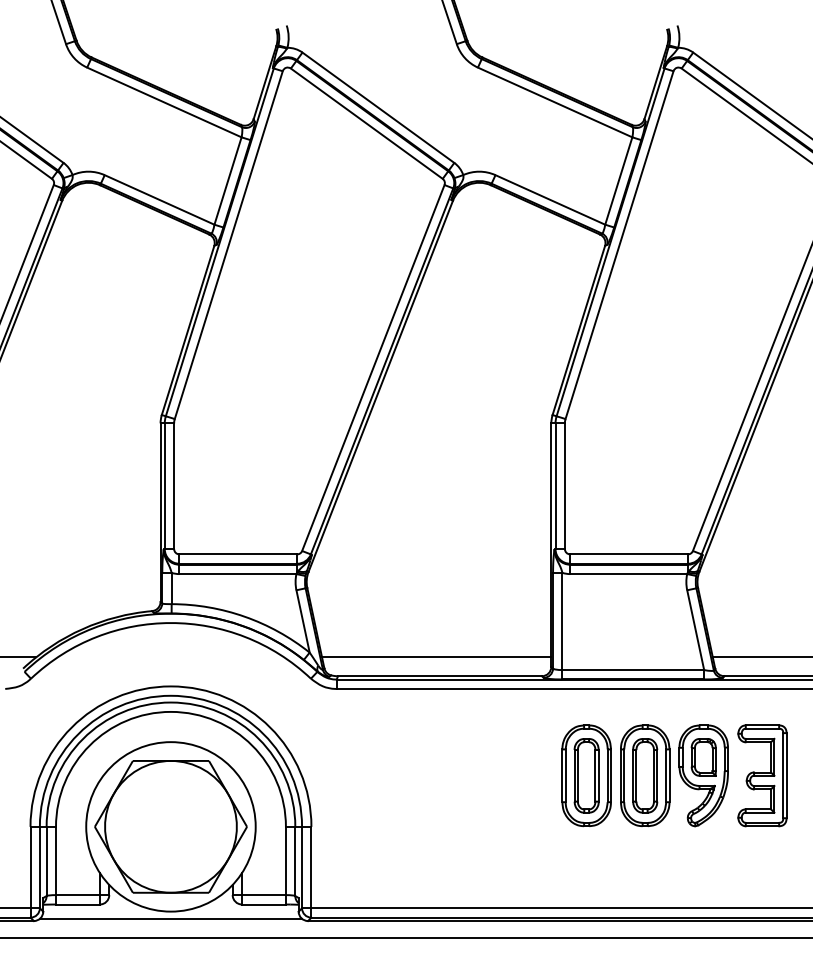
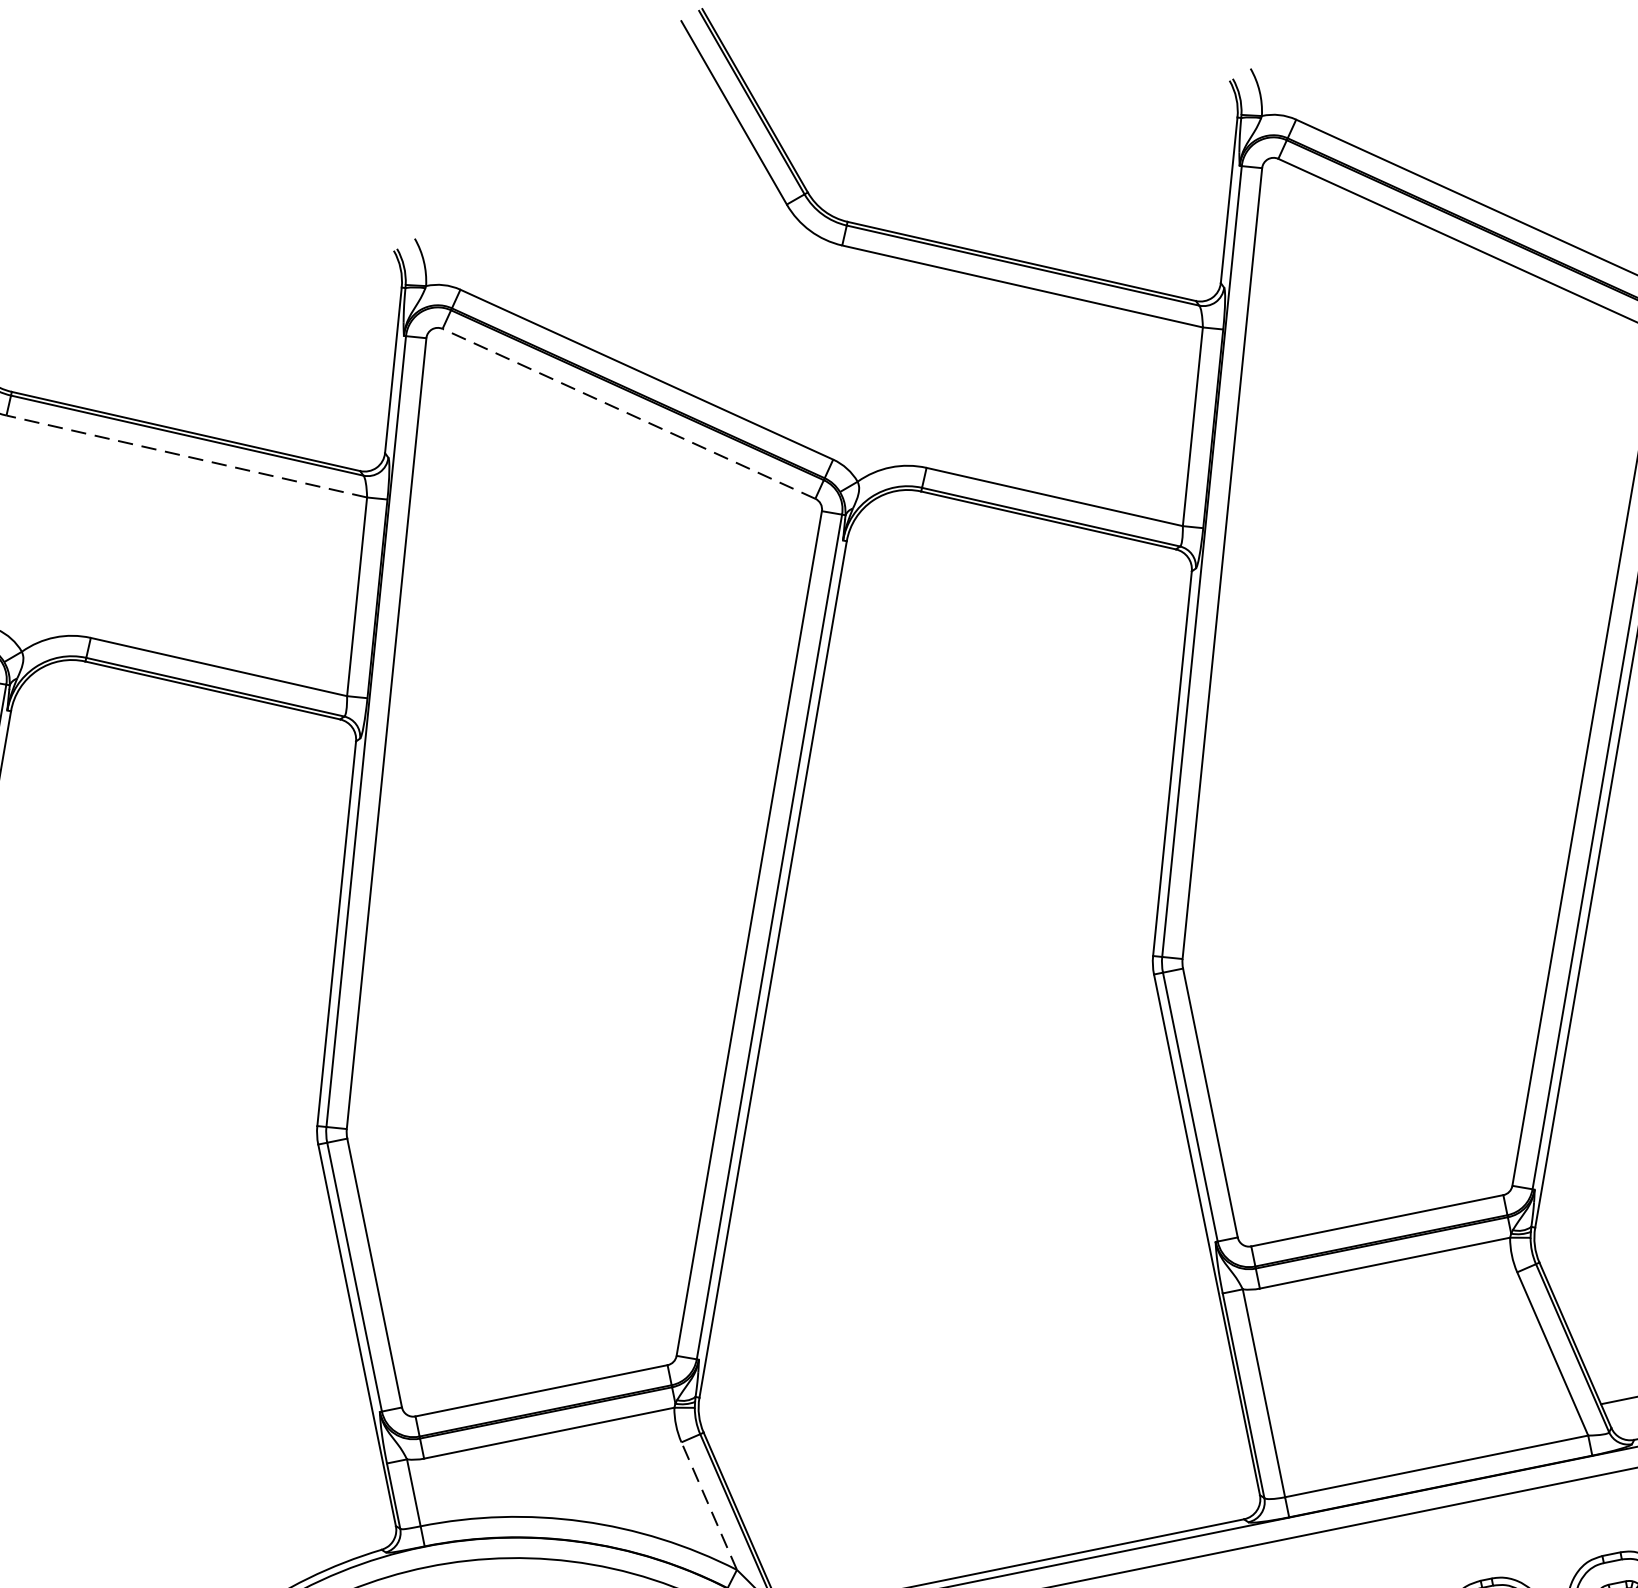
line: (164, 102) -> (187, 456), solid -> dashed
line: (366, 123) -> (628, 413), solid -> dashed
line: (303, 621) -> (710, 1506), solid -> dashed
line: (436, 657) -> (1010, 1525), removed

